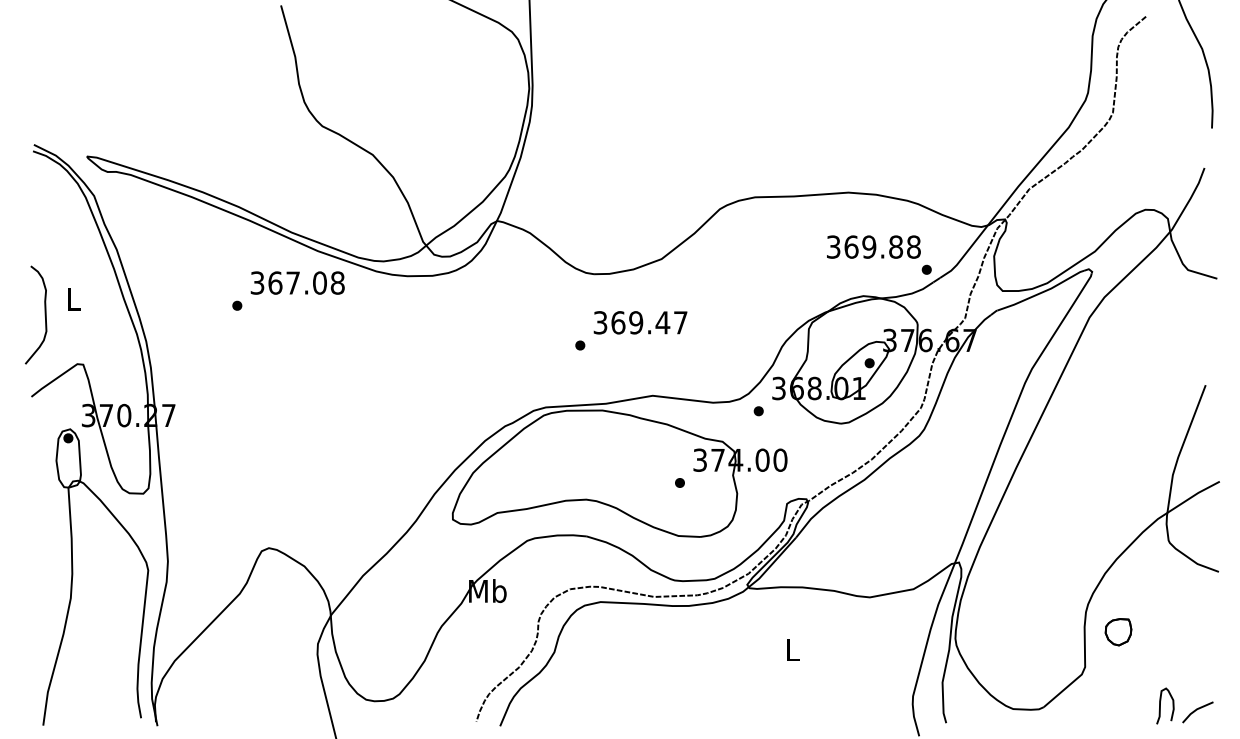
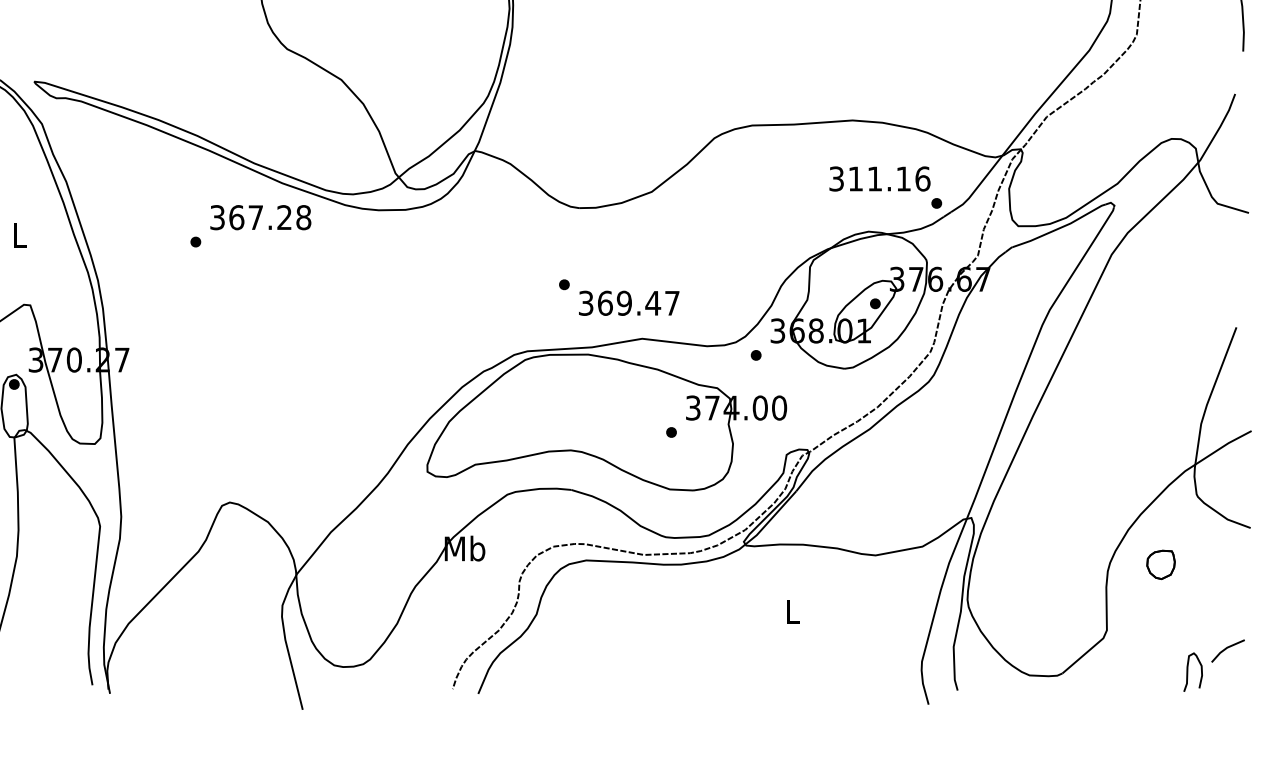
text: (882, 246) -> (889, 178), 369.88 -> 311.16
text: (319, 282) -> (284, 217), 367.08 -> 367.28
text: (640, 322) -> (629, 303), moved
part: (1118, 632) -> (1161, 565), moved
line: (1197, 710) -> (1227, 649), moved

